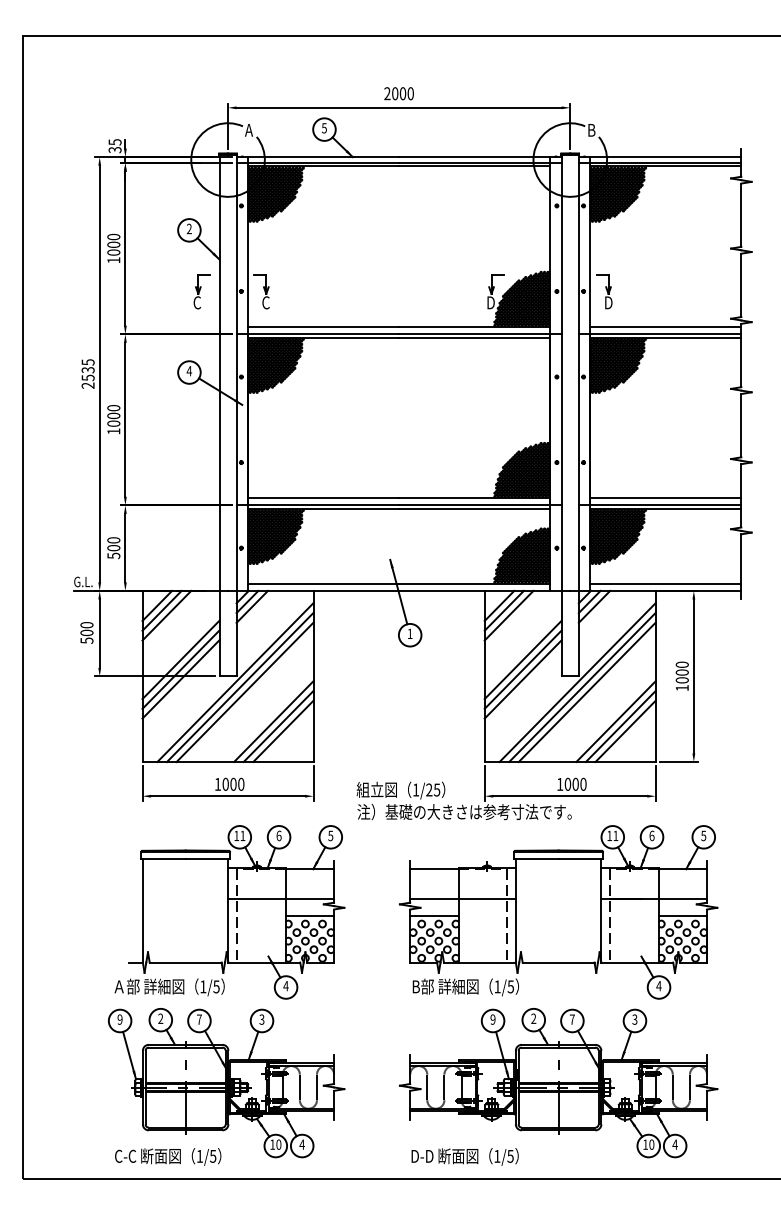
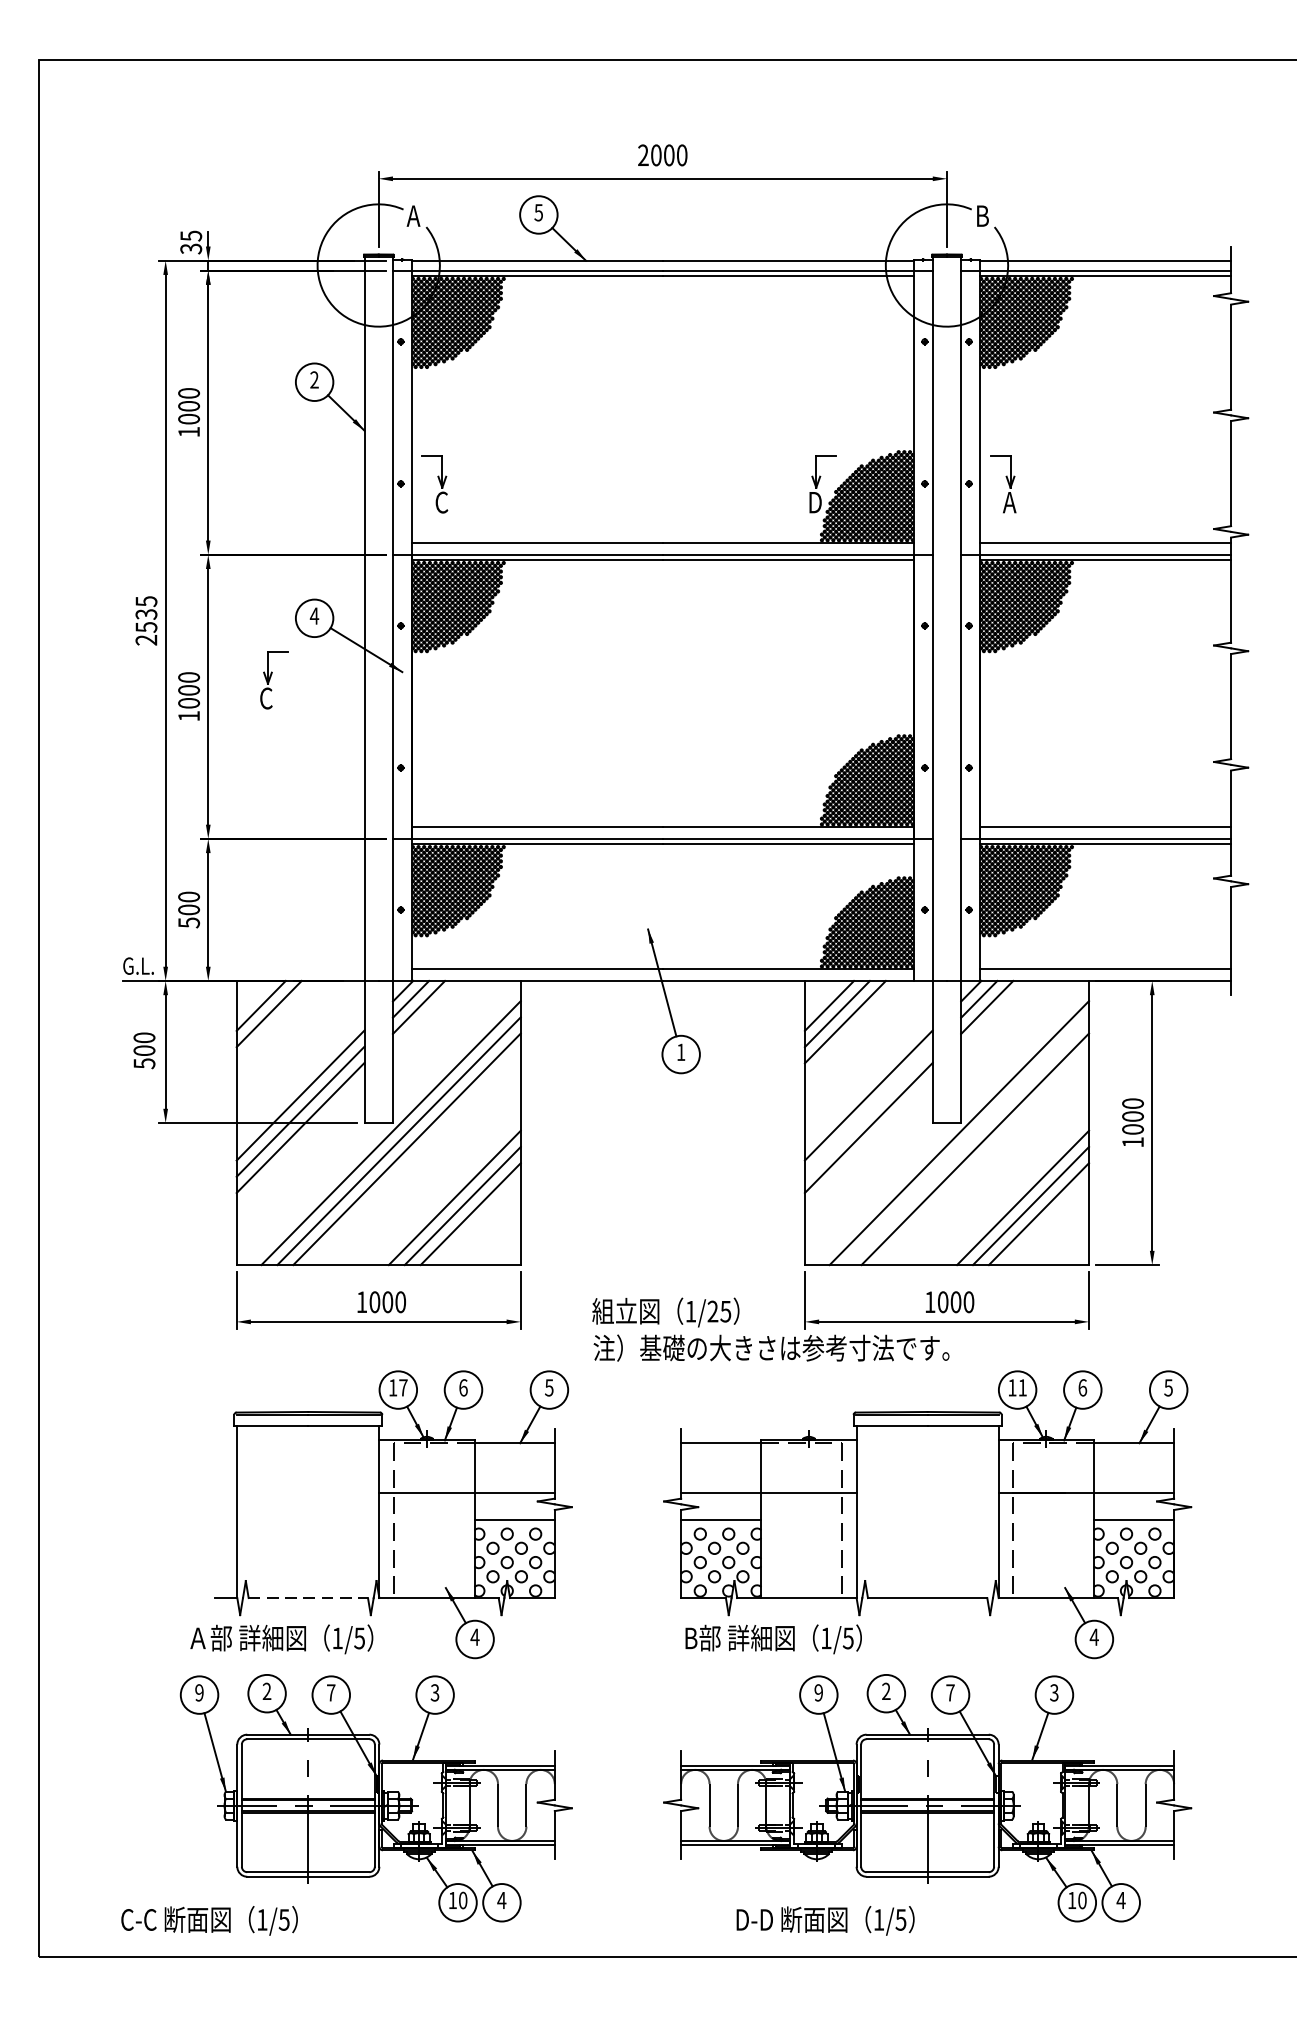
part: (201, 291) -> (273, 679), moved
text: (608, 302) -> (1010, 502), D -> A
line: (166, 615) -> (276, 1021), removed
line: (522, 669) -> (867, 1111), removed
line: (582, 687) -> (967, 1141), removed
text: (242, 835) -> (402, 1387), 11 -> 17
line: (185, 962) -> (308, 1597), solid -> dashed
text: (168, 1156) -> (210, 1920), moved
text: (464, 1156) -> (824, 1920), moved

